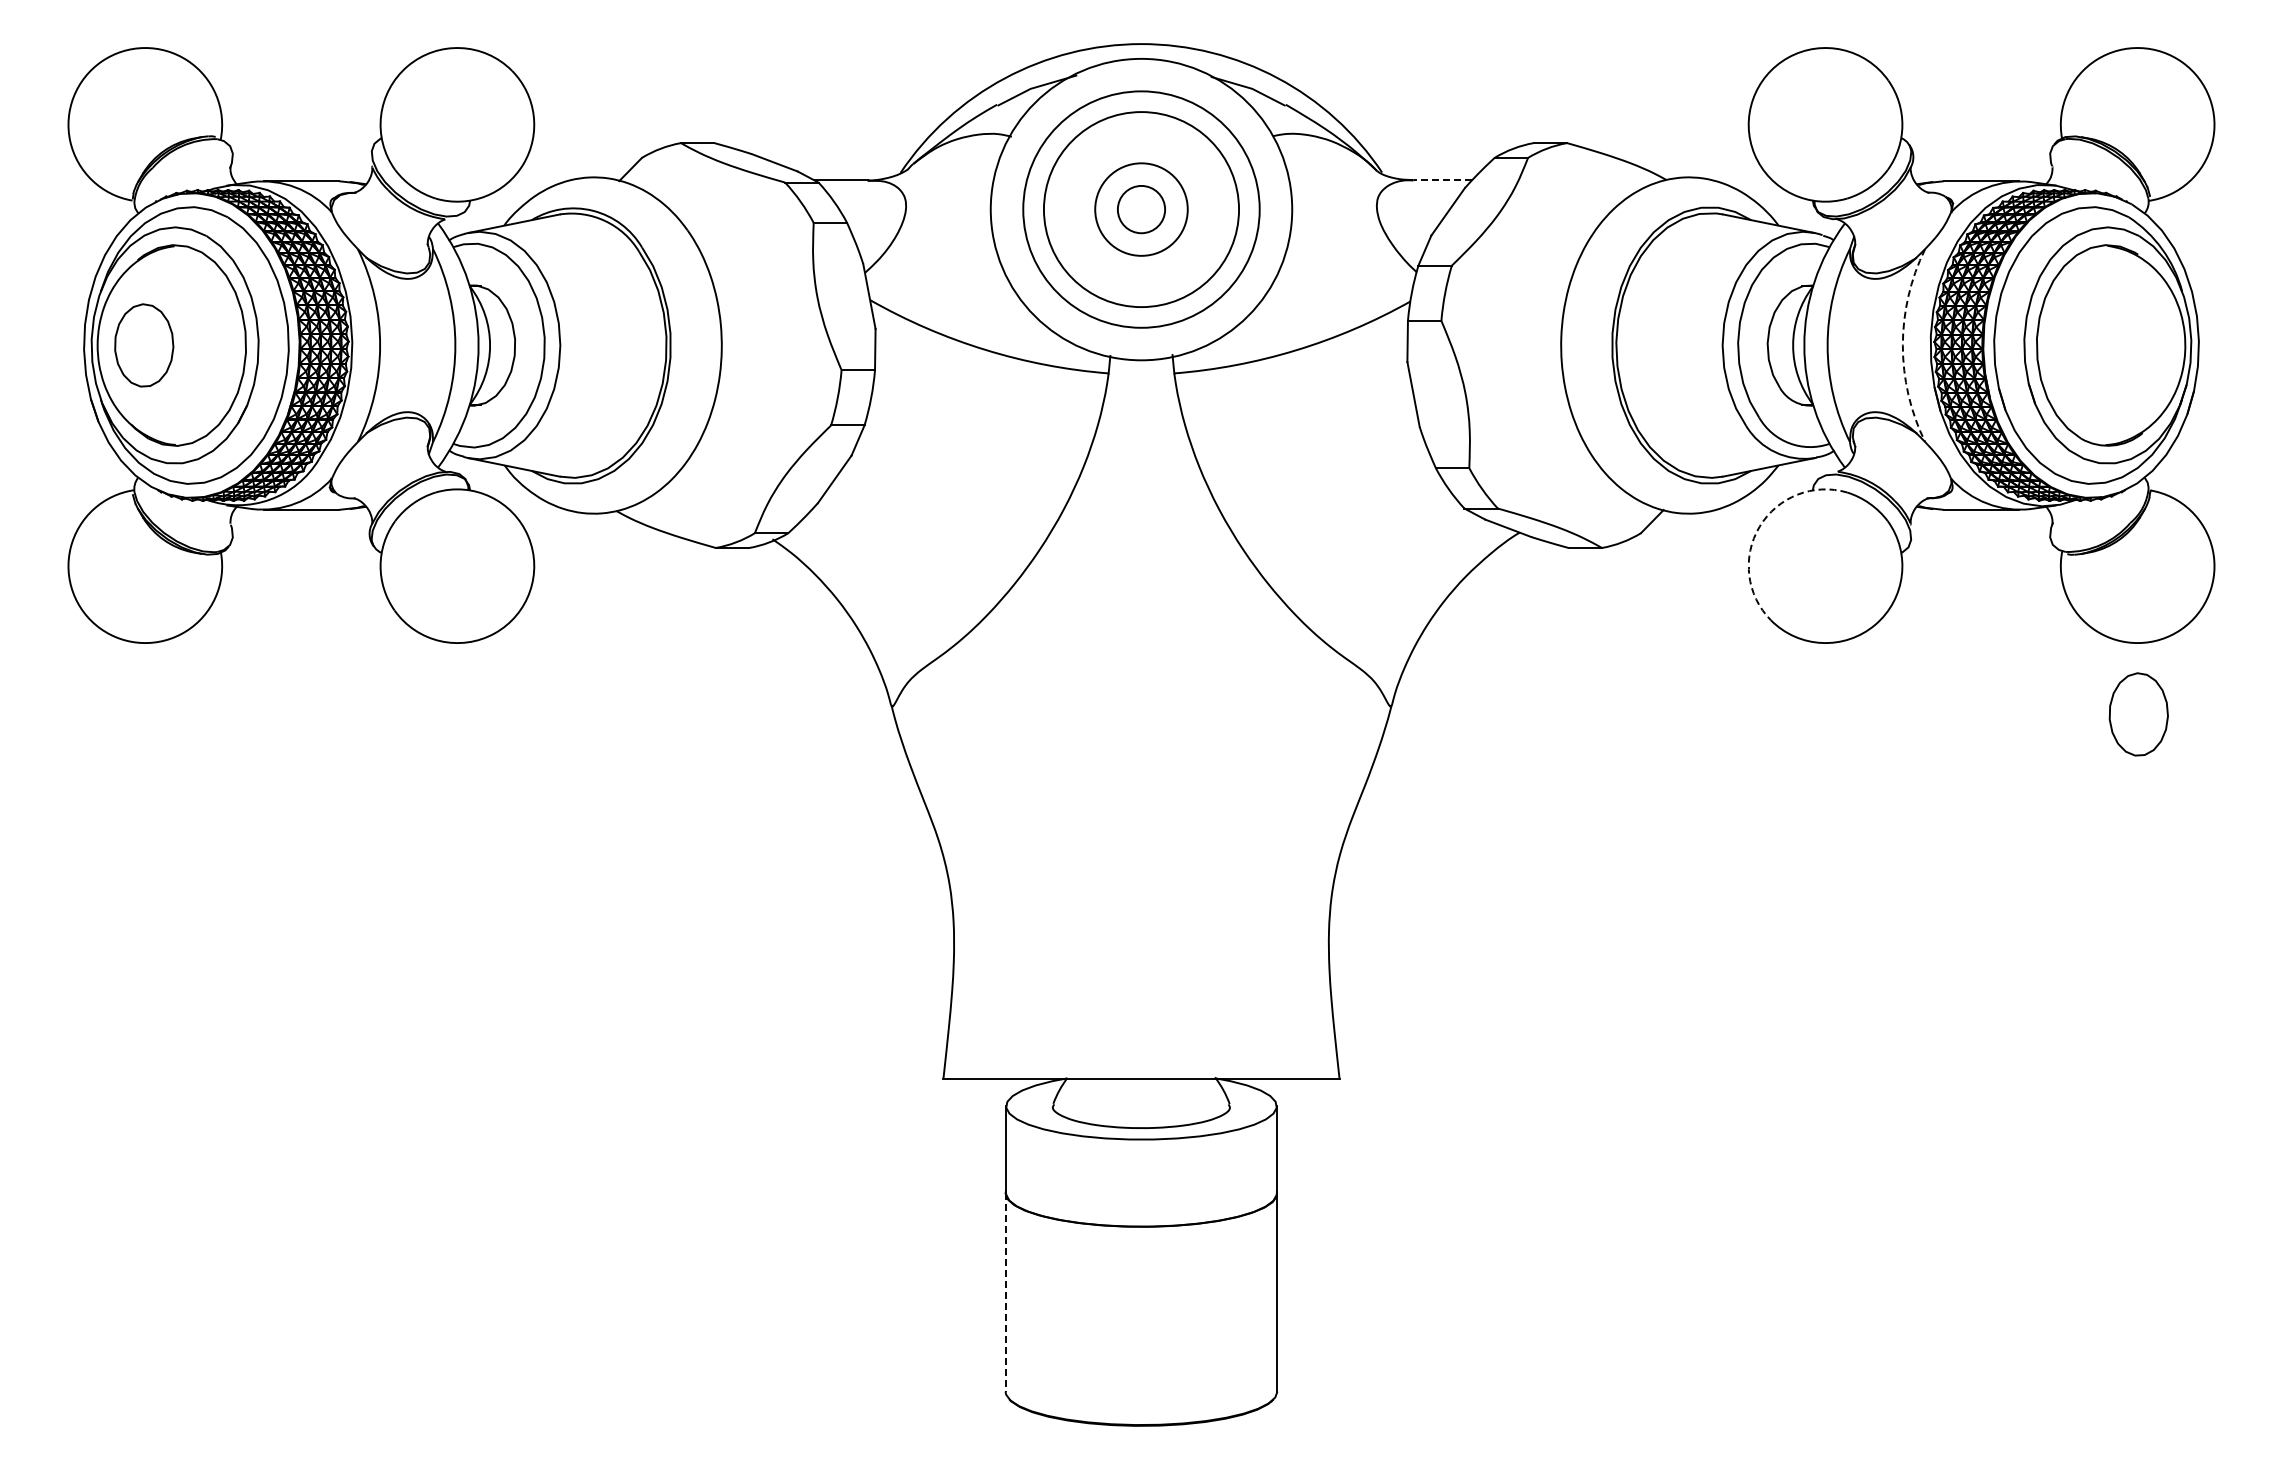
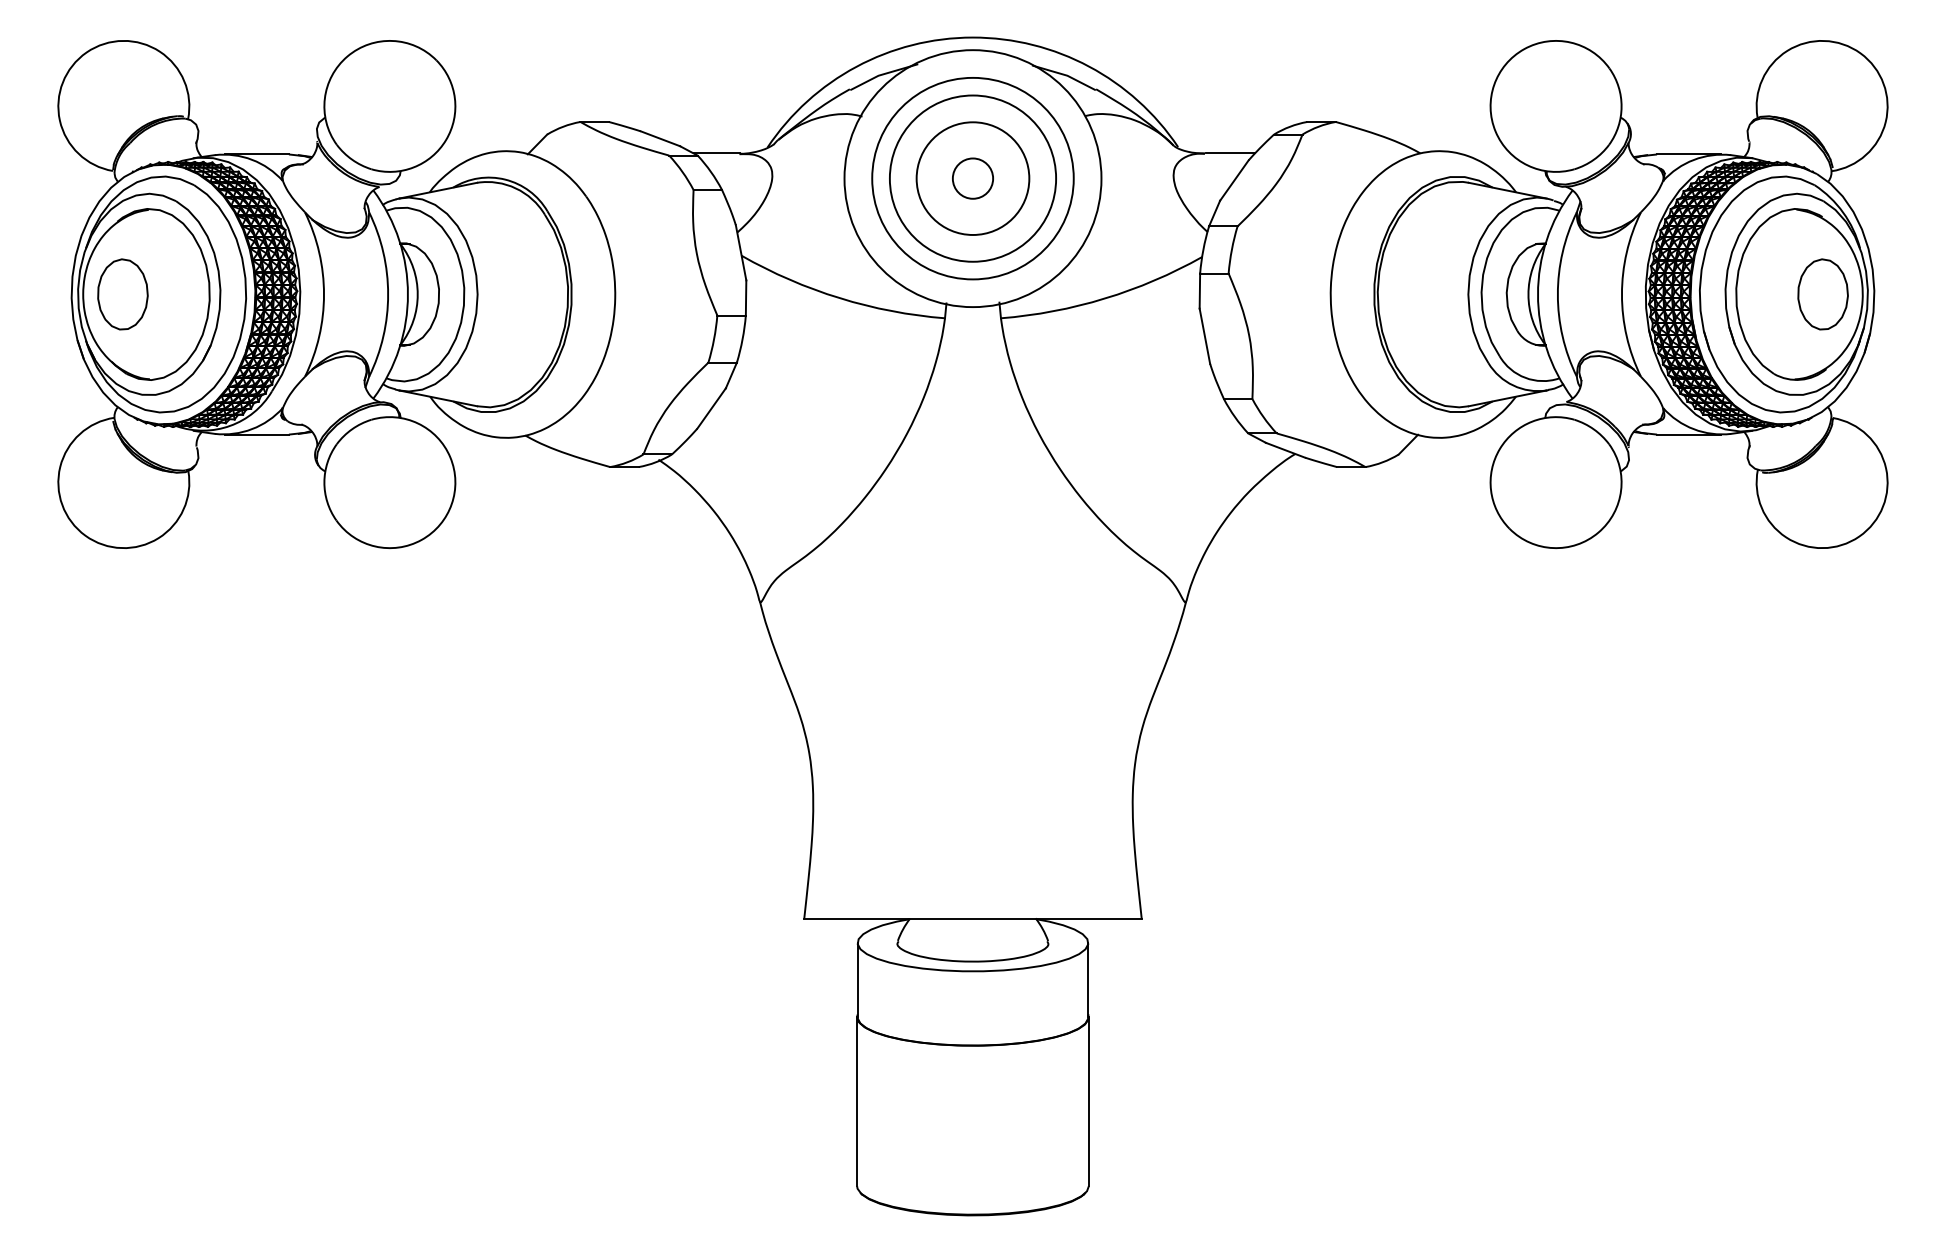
line: (1442, 180) -> (1229, 153), dashed -> solid
circle: (1141, 209) -> (973, 178), size x1.43
arc: (1902, 345) -> (1621, 294), dashed -> solid
arc: (1759, 526) -> (1499, 448), dashed -> solid
part: (2138, 714) -> (1822, 294), moved
line: (1005, 1292) -> (857, 1101), dashed -> solid

